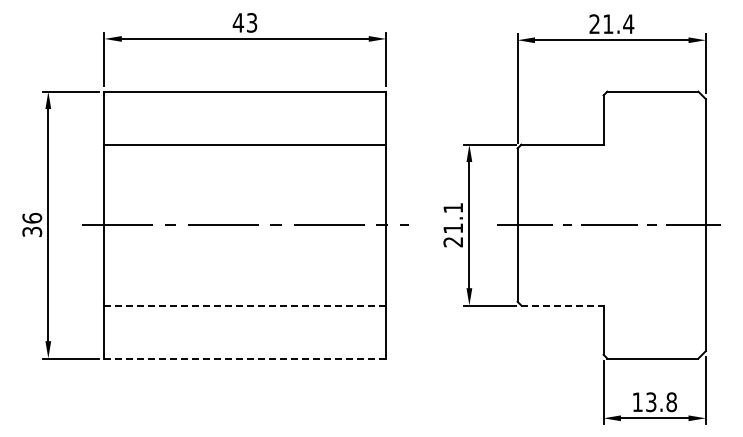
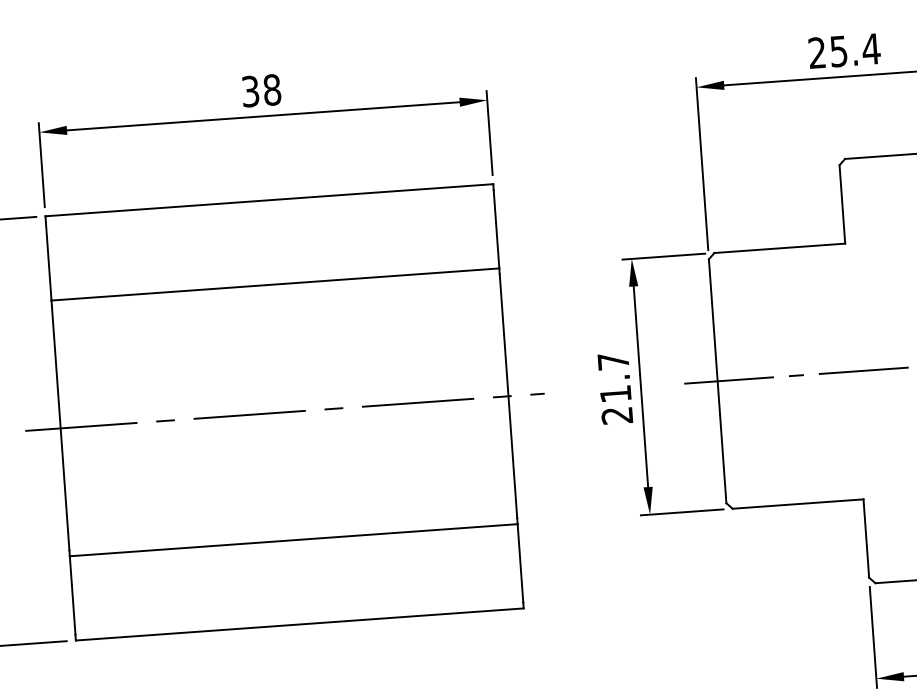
text: (244, 22) -> (260, 90), 43 -> 38
text: (608, 24) -> (839, 51), 21.4 -> 25.4
text: (452, 208) -> (612, 362), 21.1 -> 21.7
line: (245, 305) -> (294, 540), dashed -> solid
line: (562, 305) -> (798, 504), dashed -> solid
line: (245, 358) -> (300, 624), dashed -> solid

